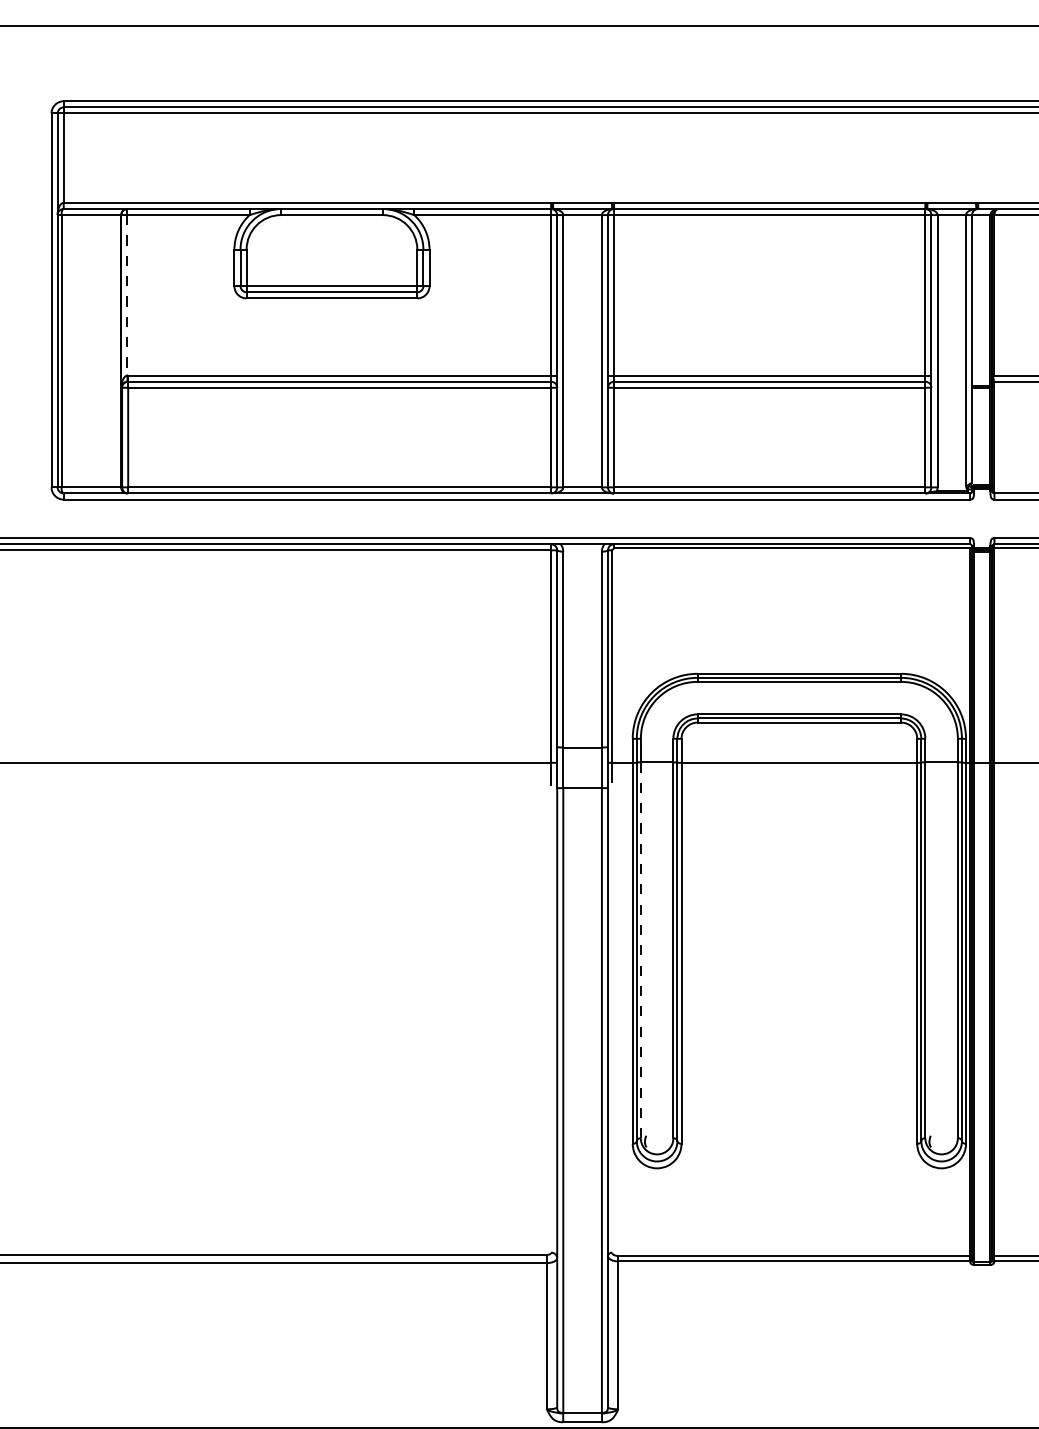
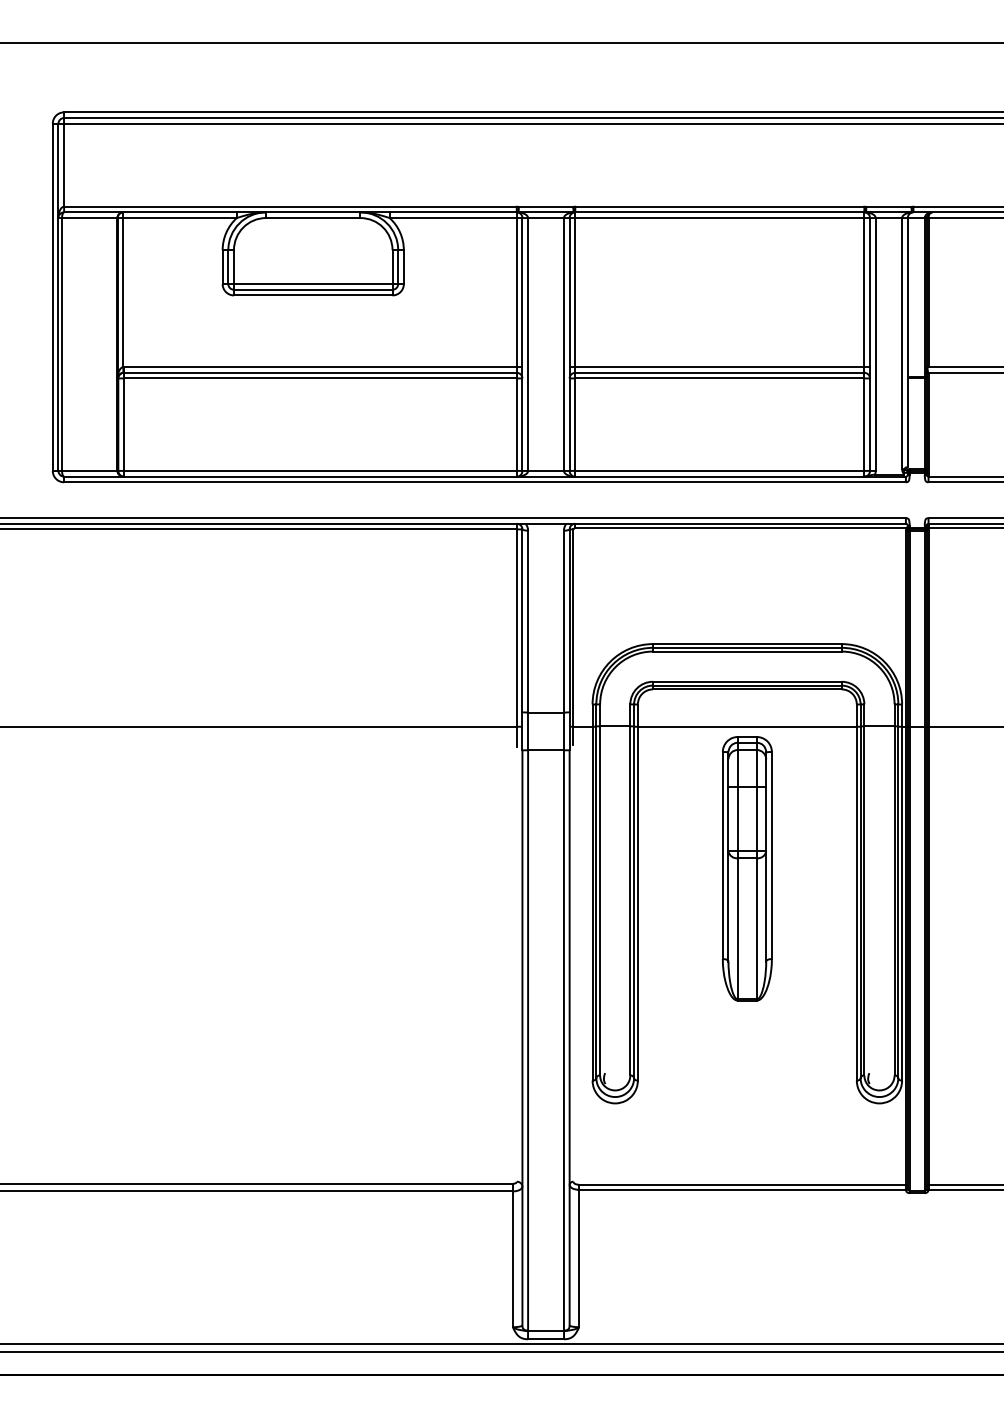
line: (127, 295) -> (123, 292), dashed -> solid
part: (799, 915) -> (747, 868), added
line: (641, 949) -> (600, 900), dashed -> solid

